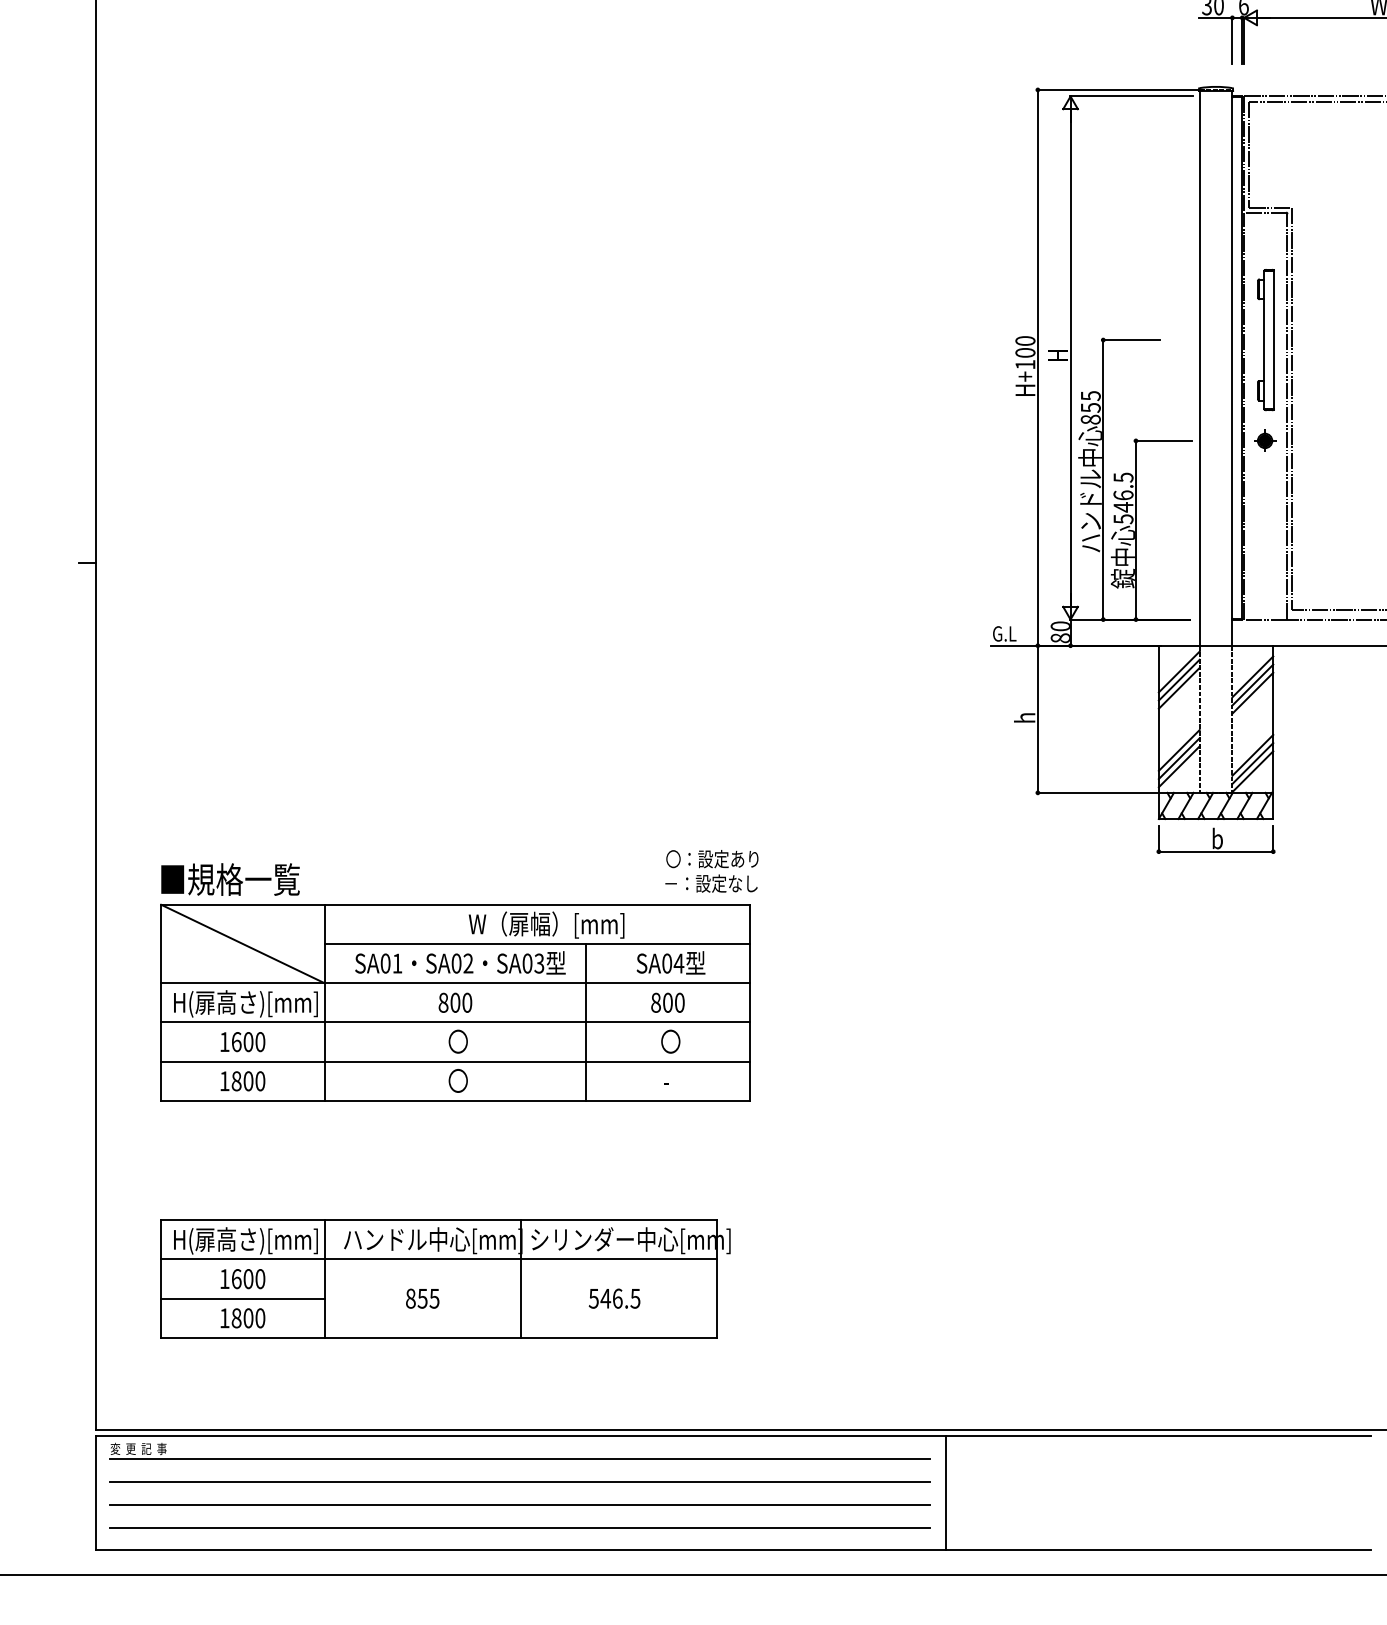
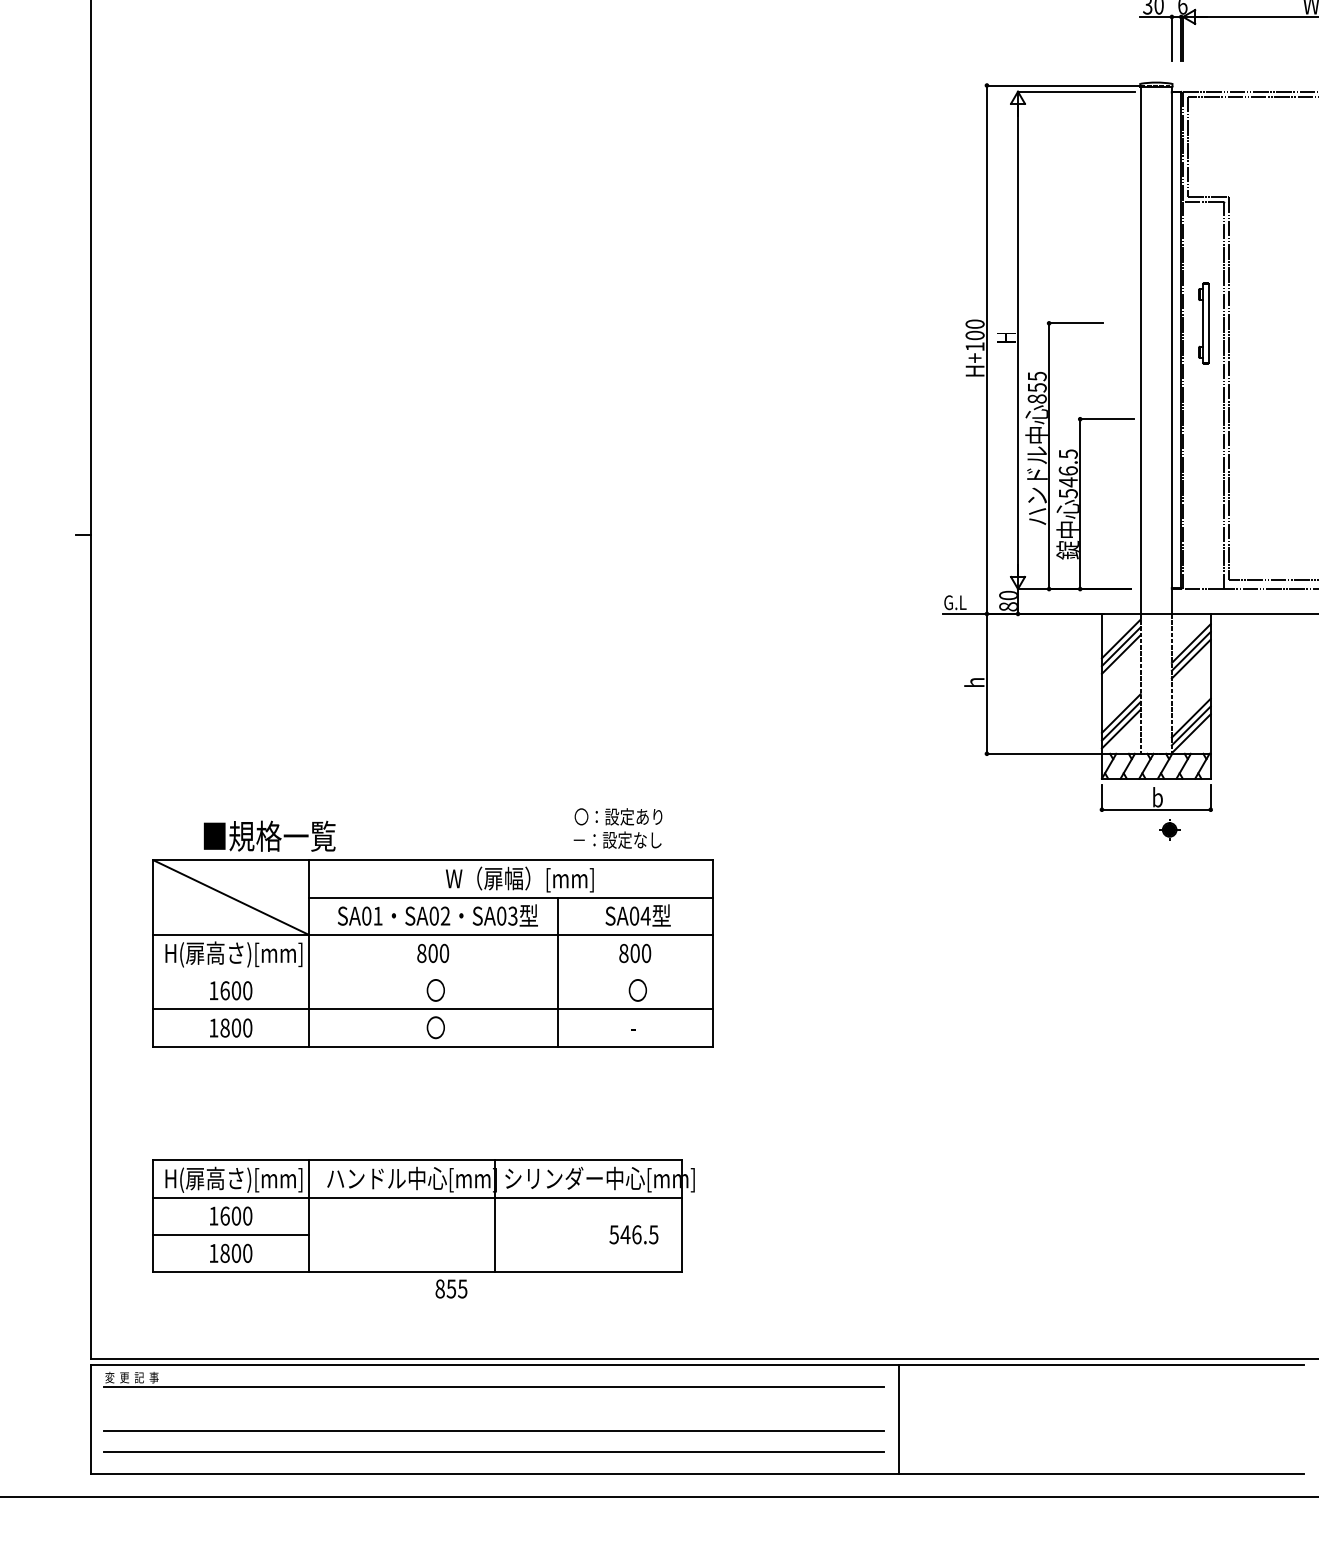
part: (1265, 340) -> (1203, 323), size x0.6
part: (1265, 440) -> (1170, 829), moved
text: (711, 871) -> (617, 828), moved
text: (230, 879) -> (269, 836), moved
line: (455, 1022) -> (433, 972), removed
text: (422, 1298) -> (451, 1288), moved
text: (614, 1298) -> (633, 1234), moved
line: (519, 1481) -> (494, 1408), removed

